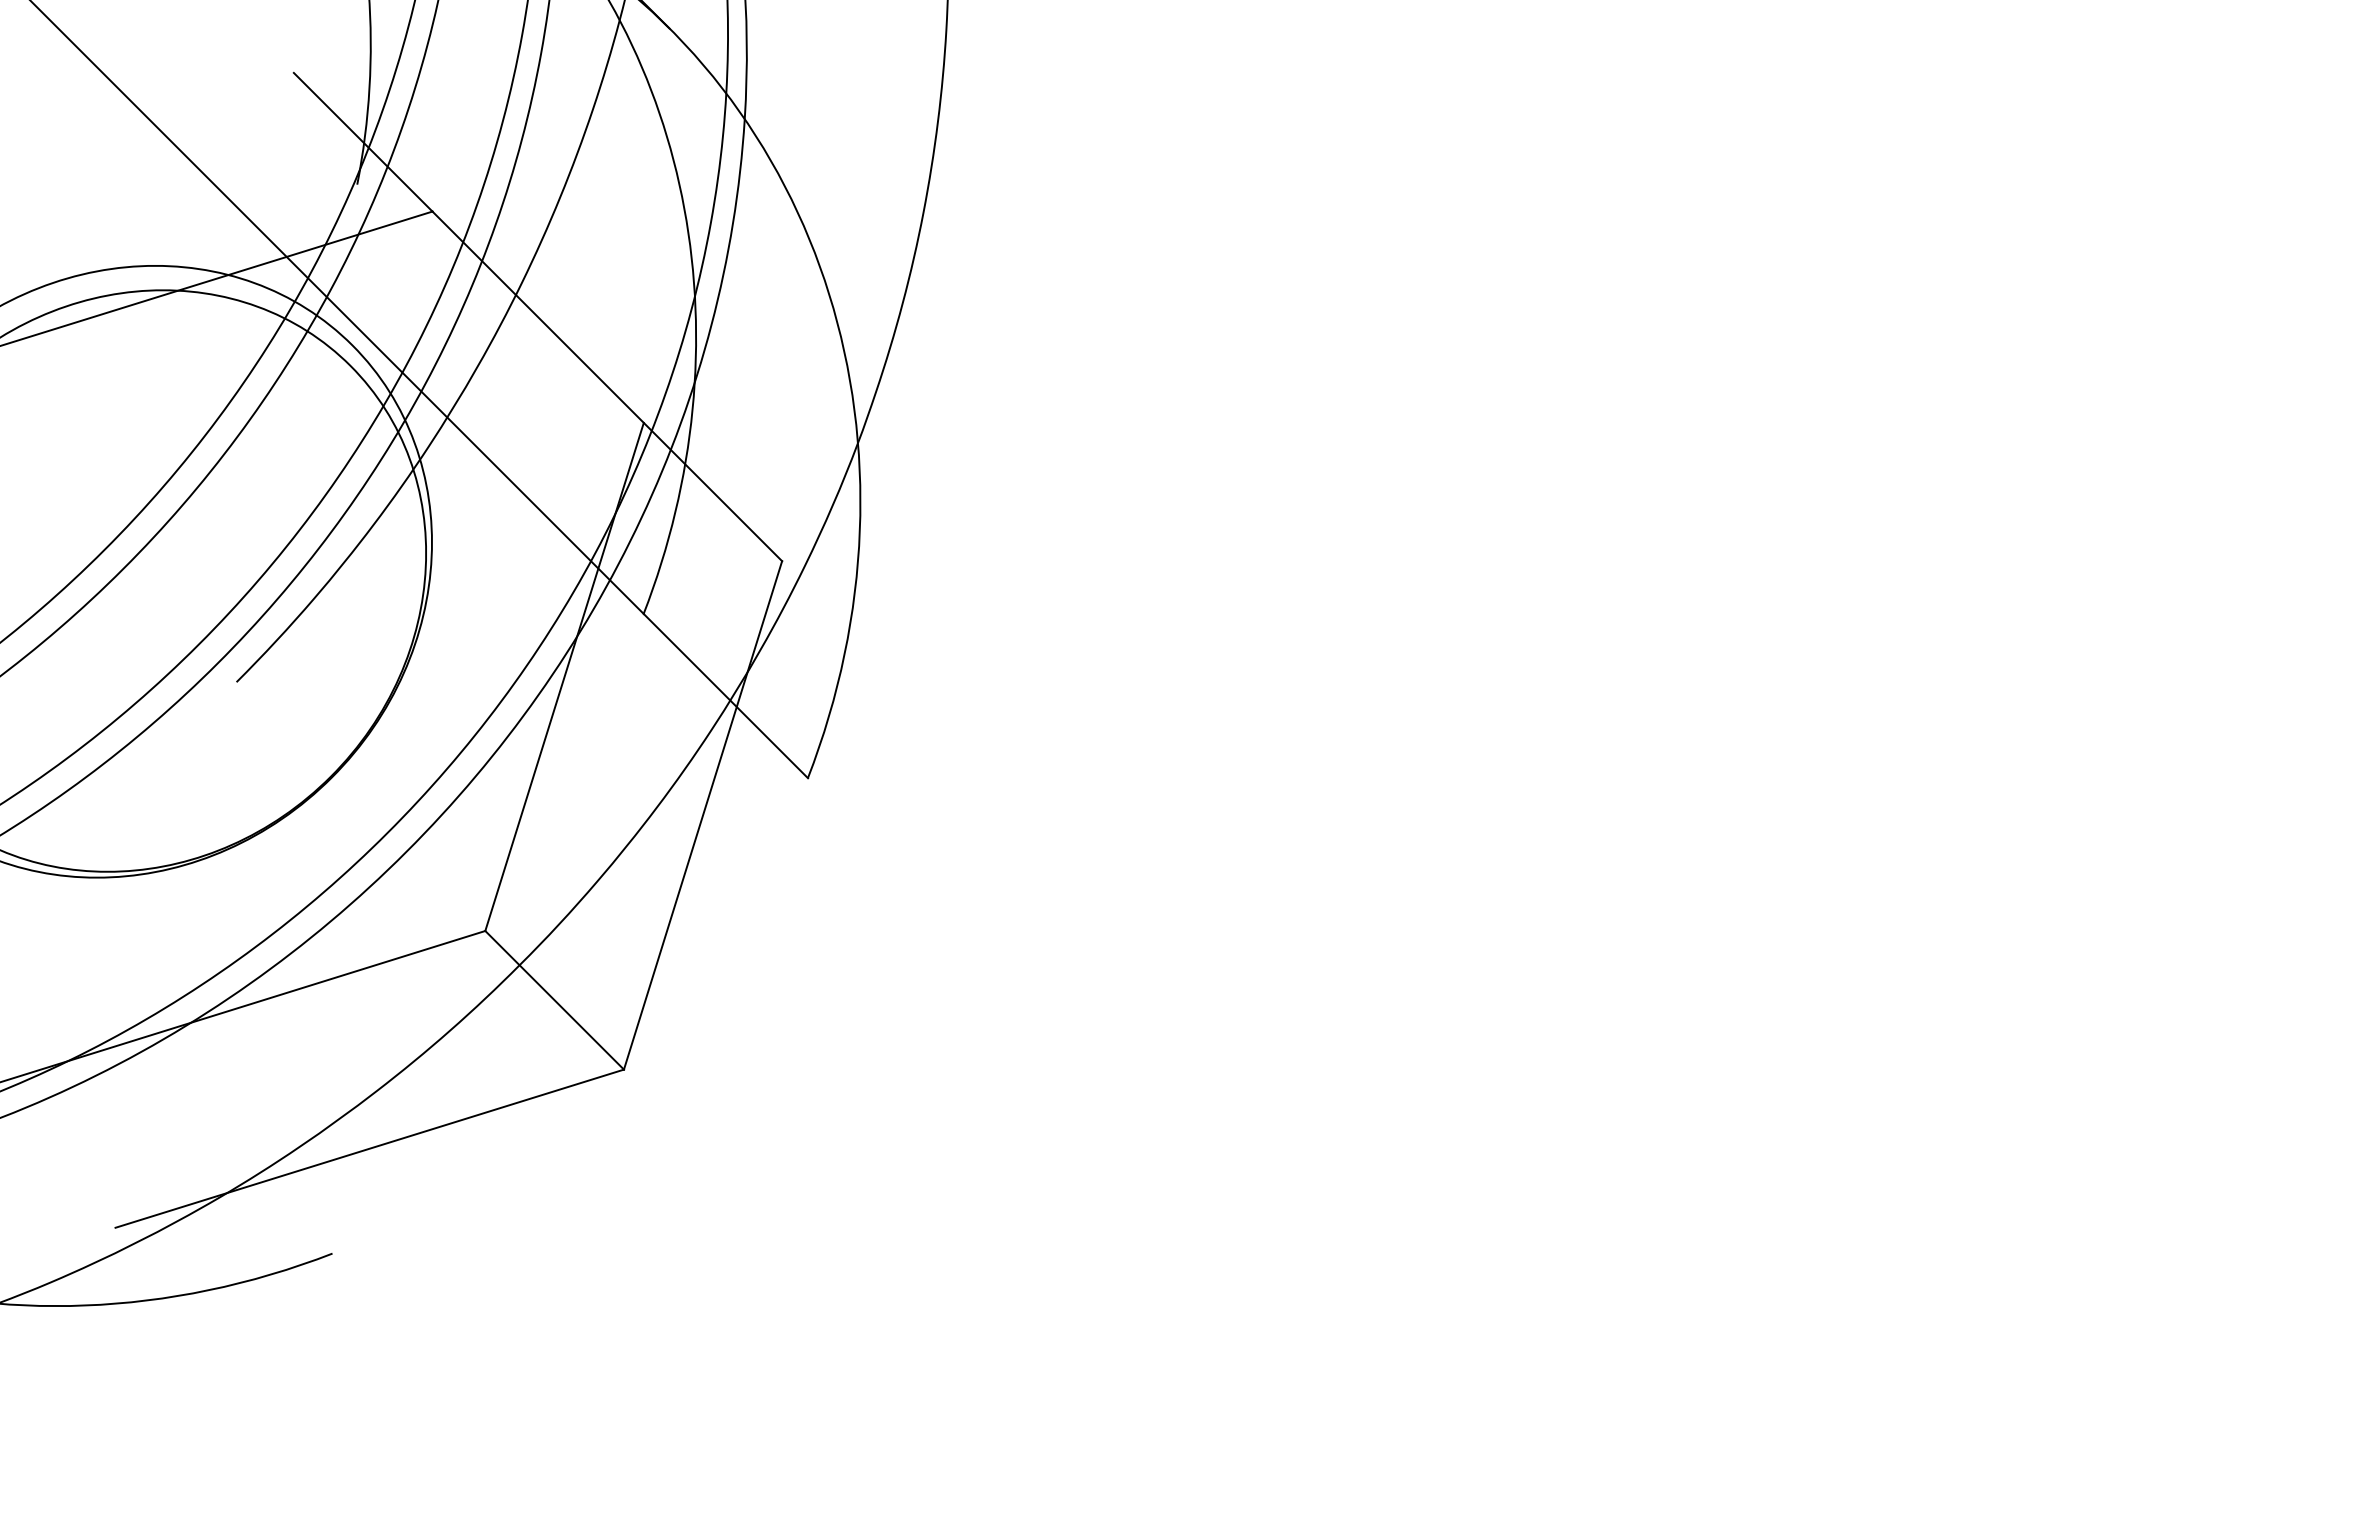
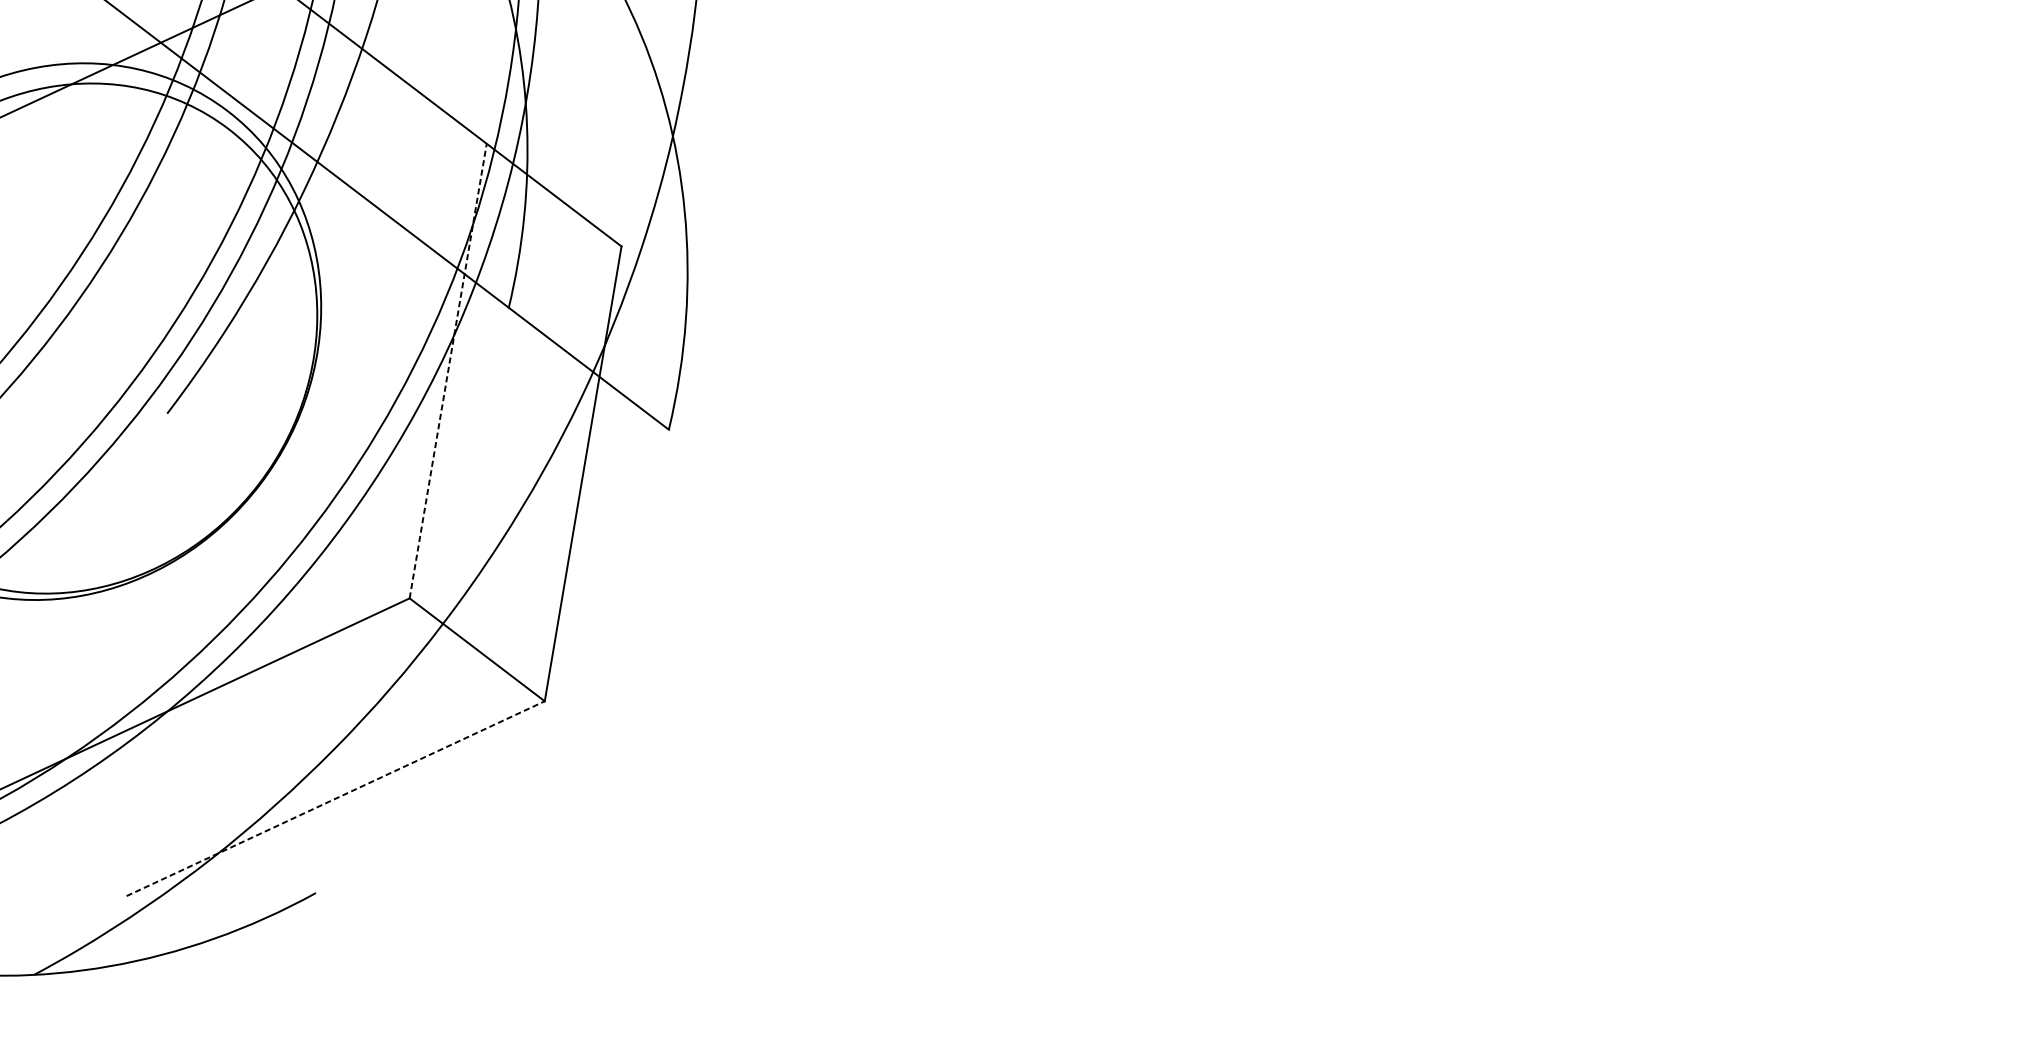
line: (564, 676) -> (448, 370), solid -> dashed
line: (370, 1148) -> (336, 798), solid -> dashed

